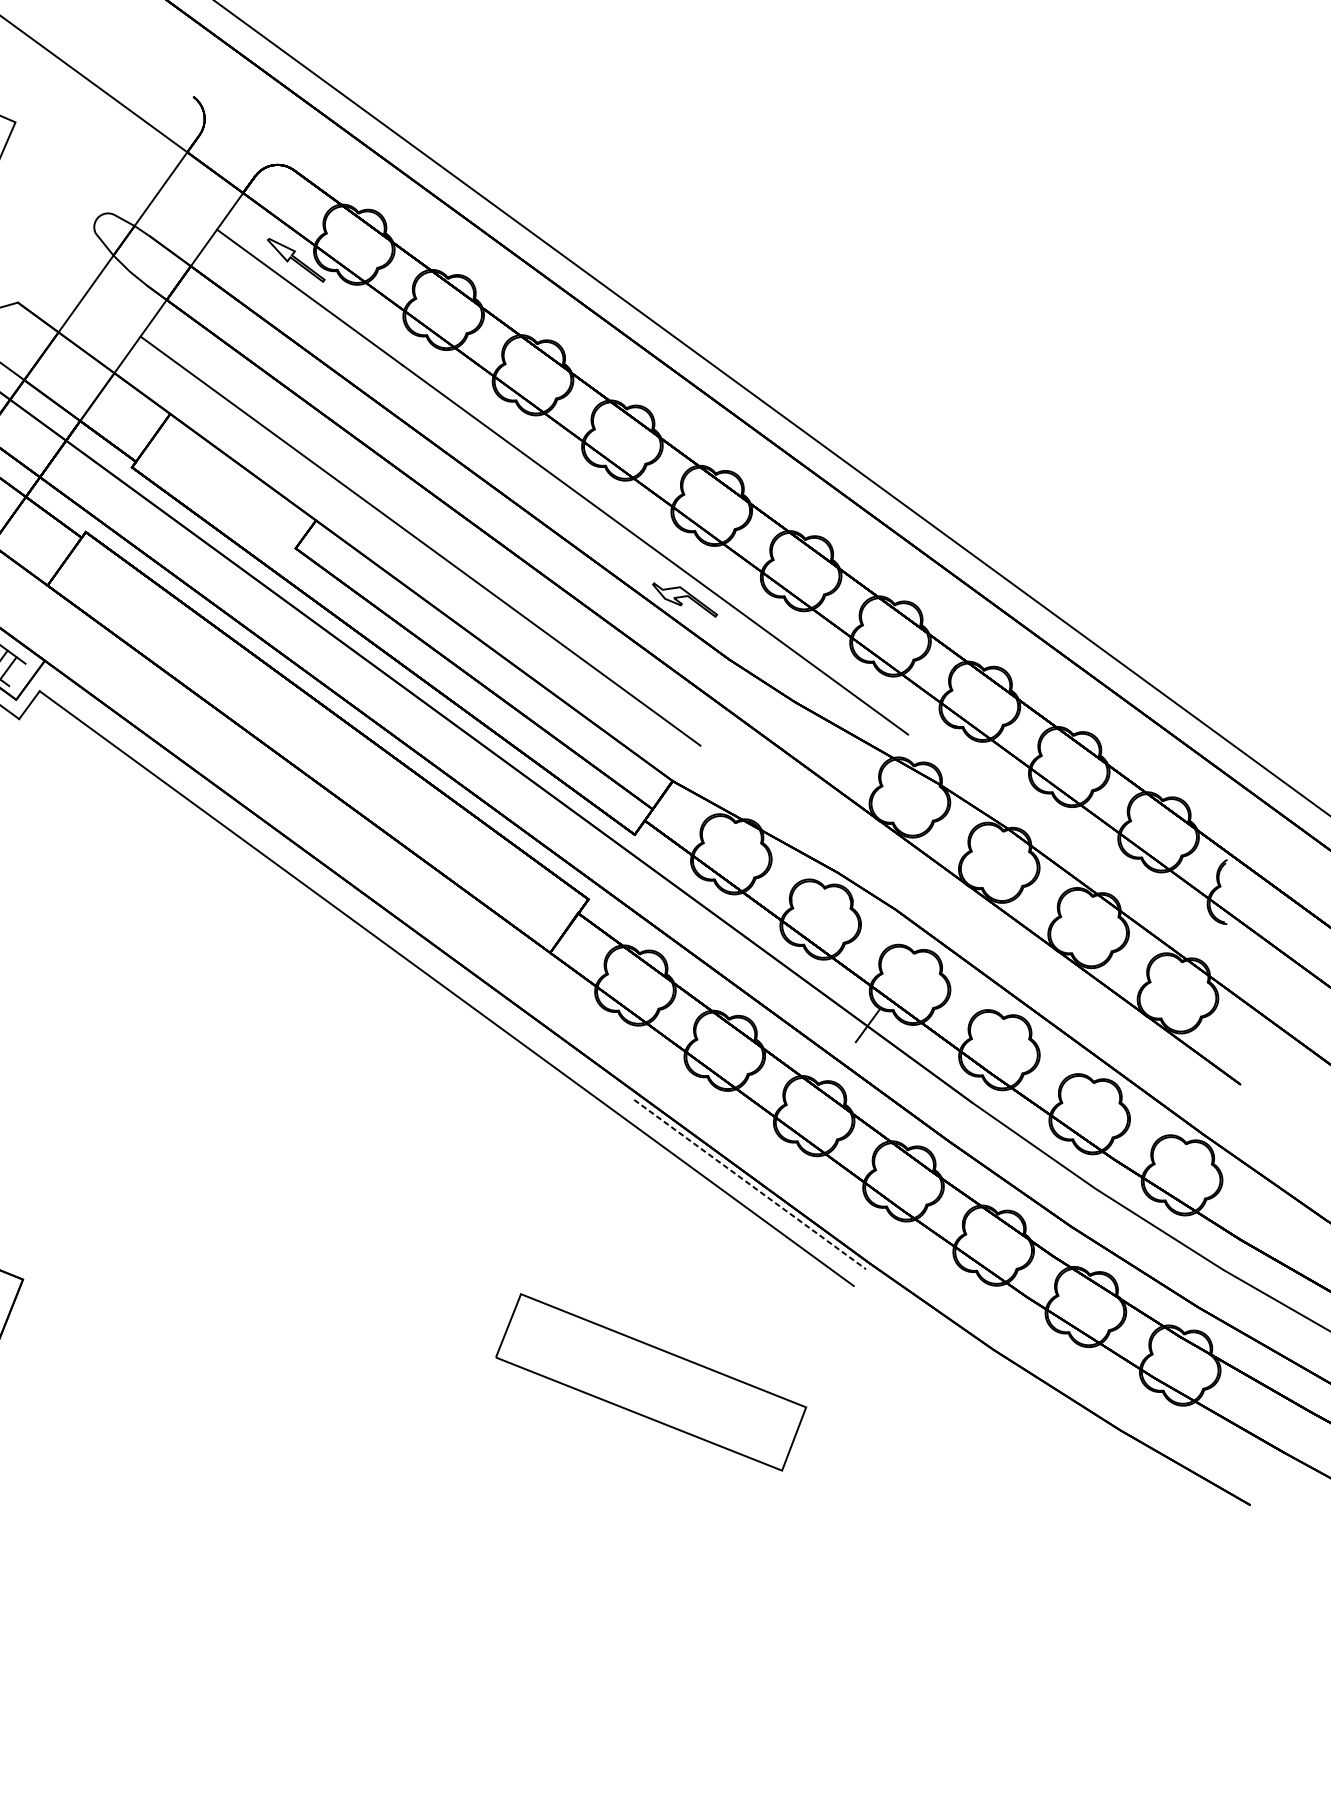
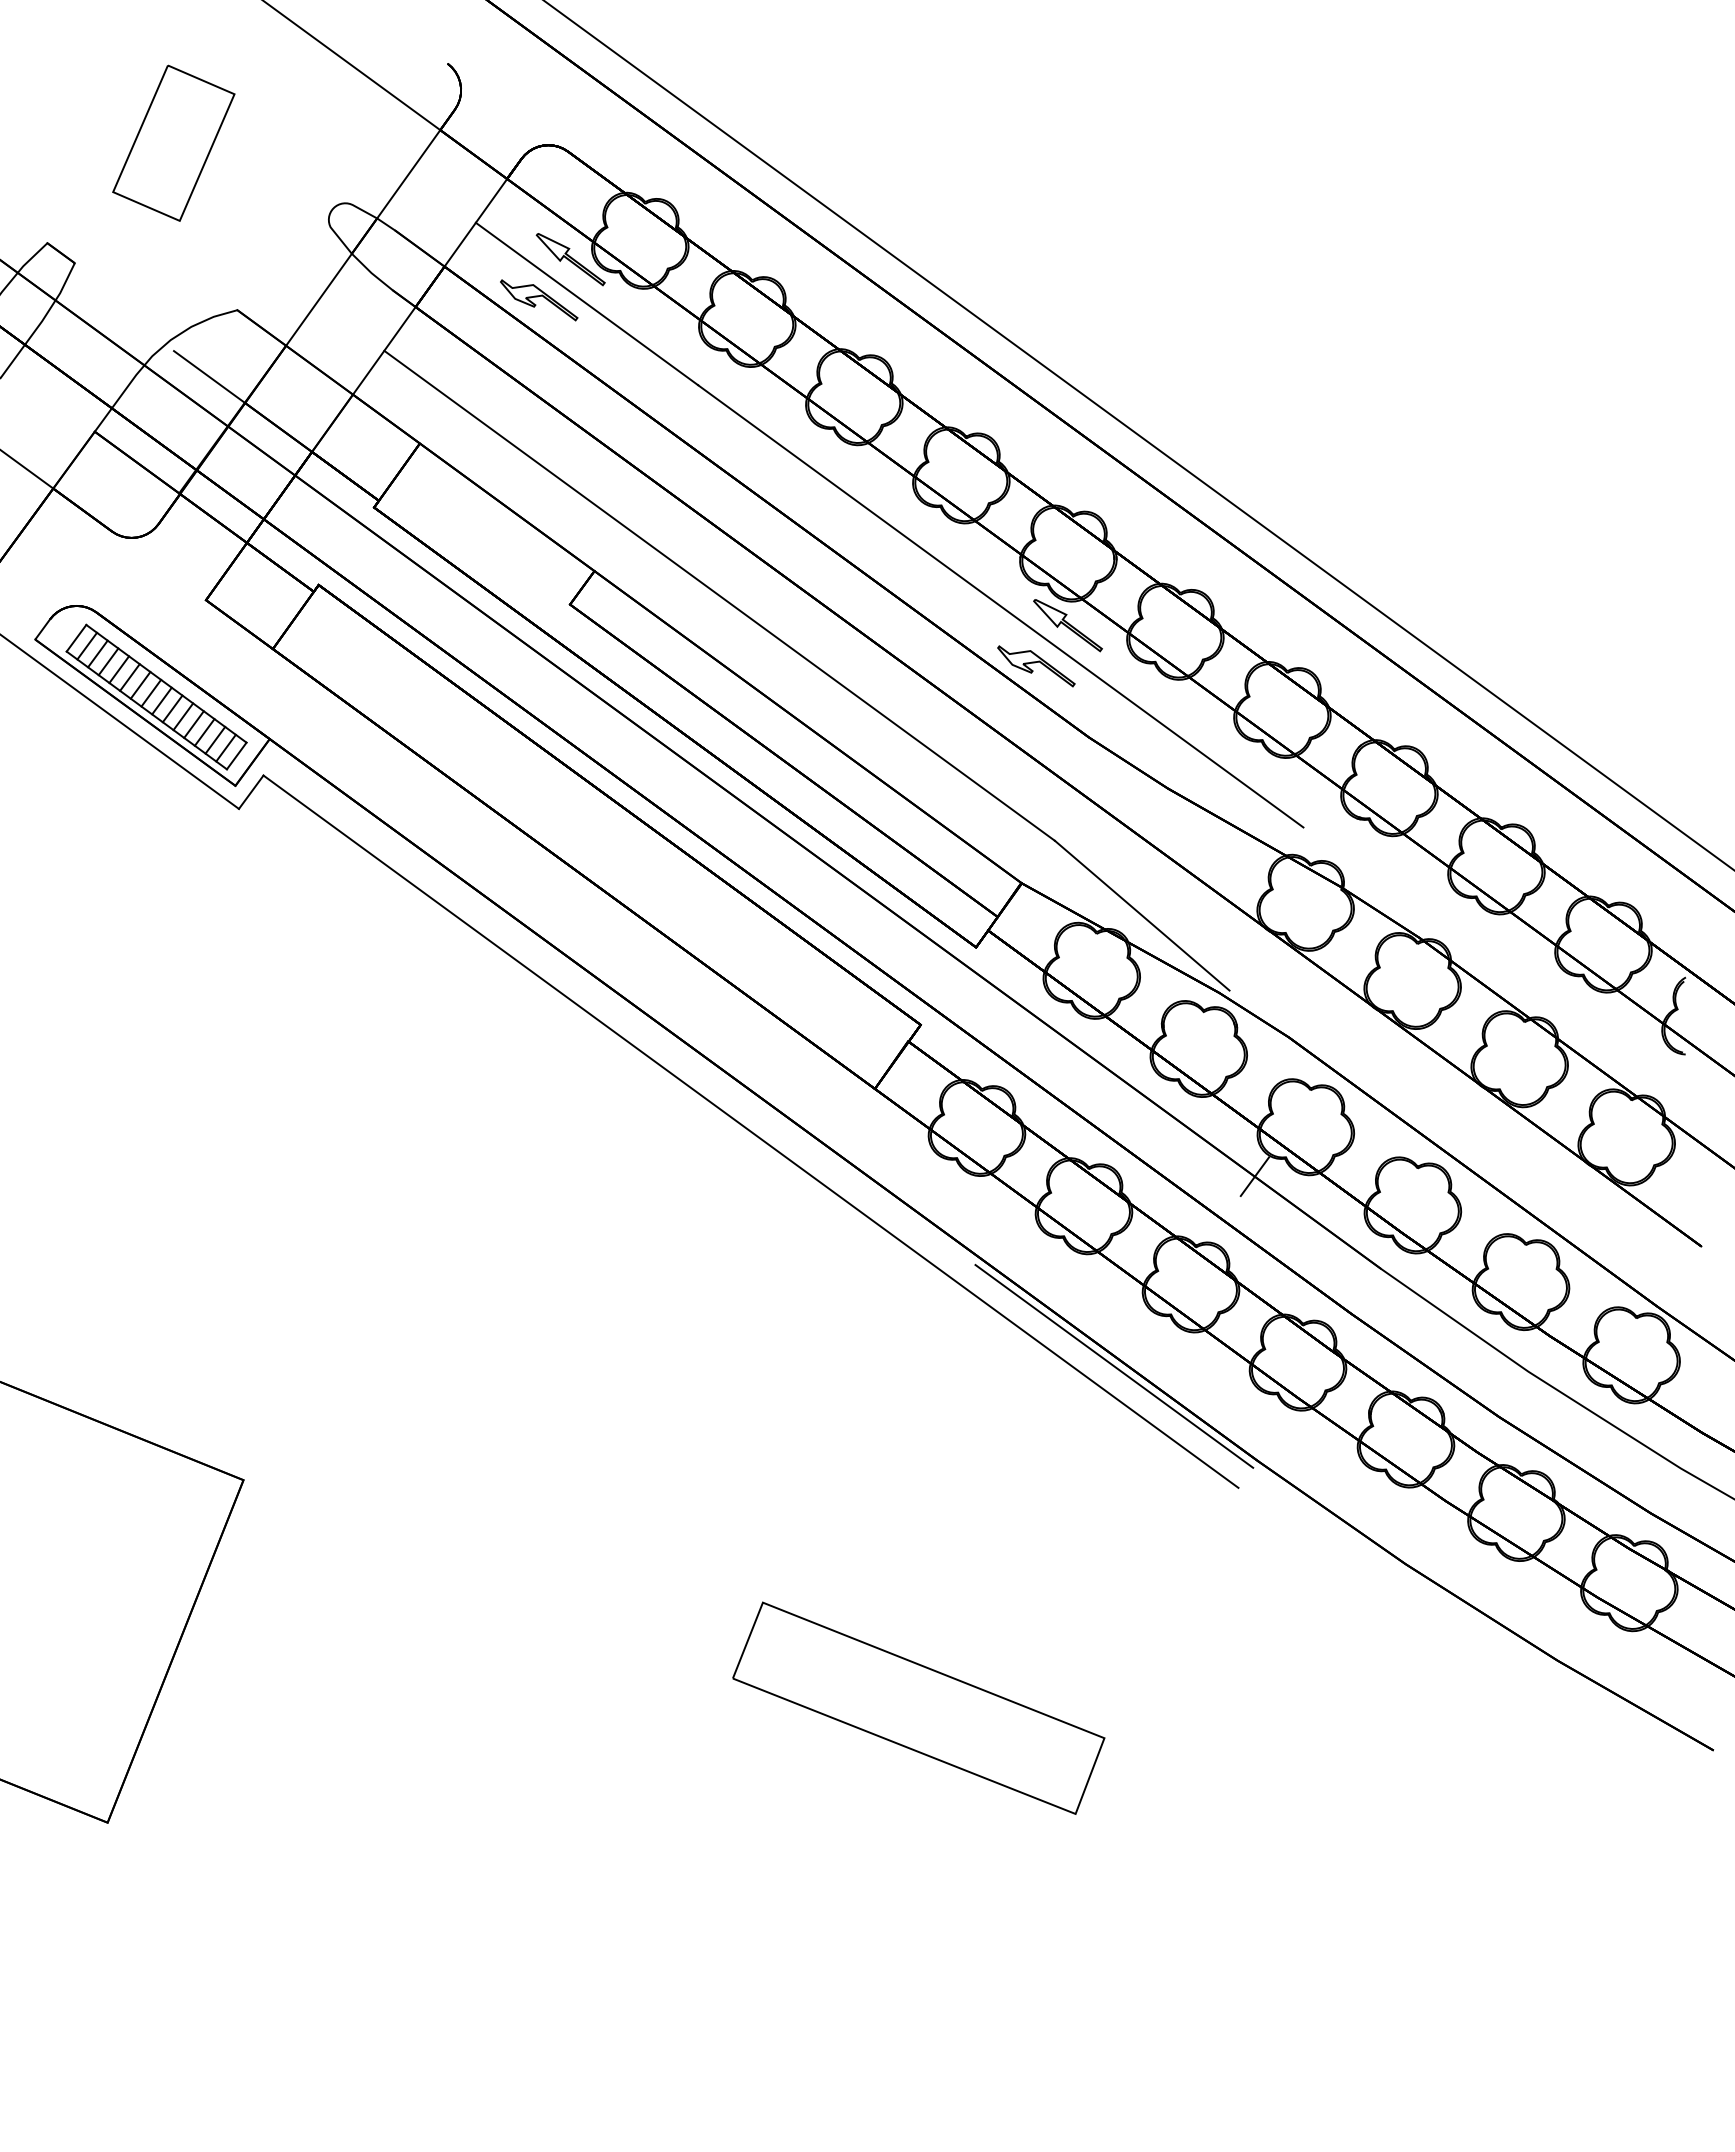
part: (270, 294) -> (539, 300), added
part: (711, 565) -> (1067, 625), added
line: (17, 674) -> (236, 755), added
line: (772, 808) -> (1141, 915), added
line: (750, 1184) -> (1114, 1366), dashed -> solid
part: (650, 1381) -> (918, 1707), moved

